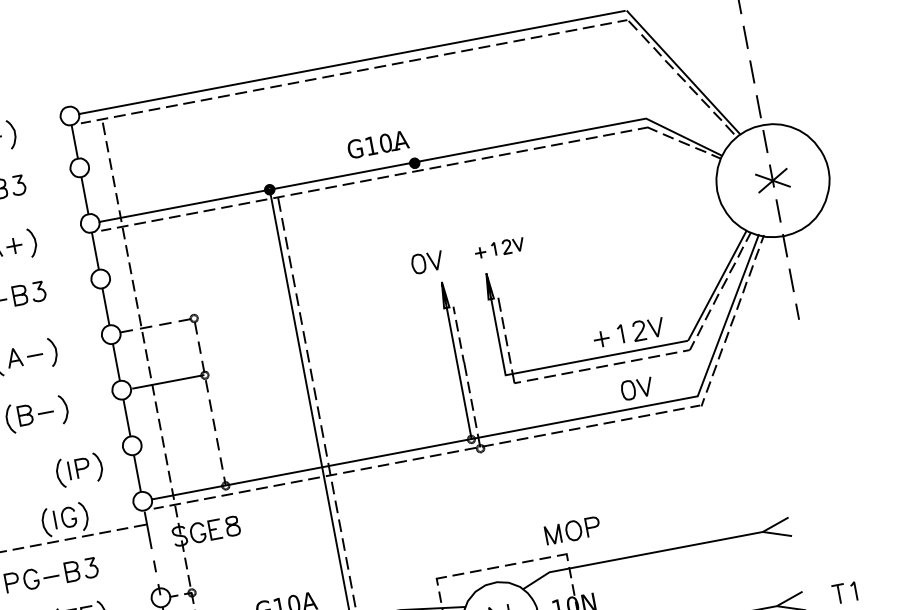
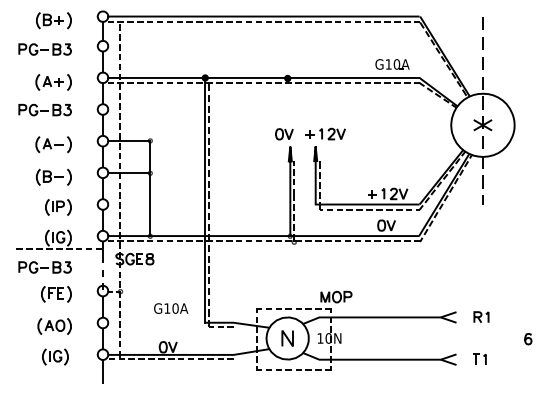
part: (378, 144) -> (392, 64), moved
part: (499, 247) -> (325, 133), size x1.43
line: (203, 363) -> (150, 166), dashed -> solid
part: (79, 470) -> (58, 207), moved
part: (833, 516) -> (481, 316), added

